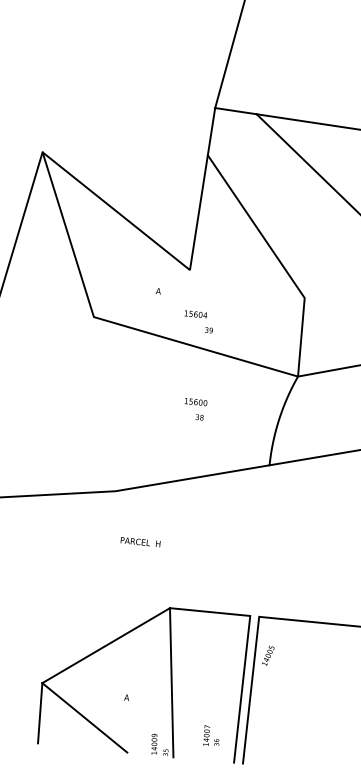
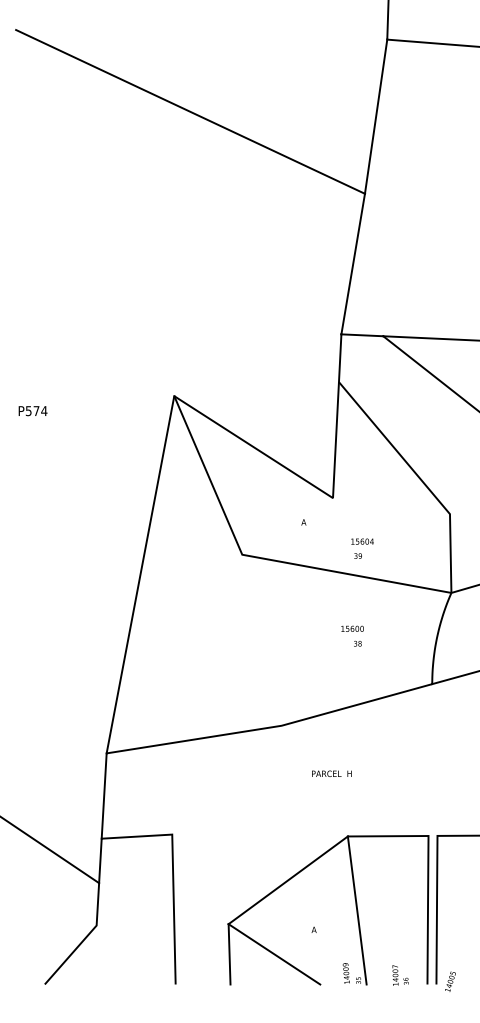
text: (195, 314) -> (362, 541), moved
text: (140, 541) -> (331, 773), moved
text: (268, 655) -> (450, 981), moved
text: (211, 736) -> (400, 975), moved

